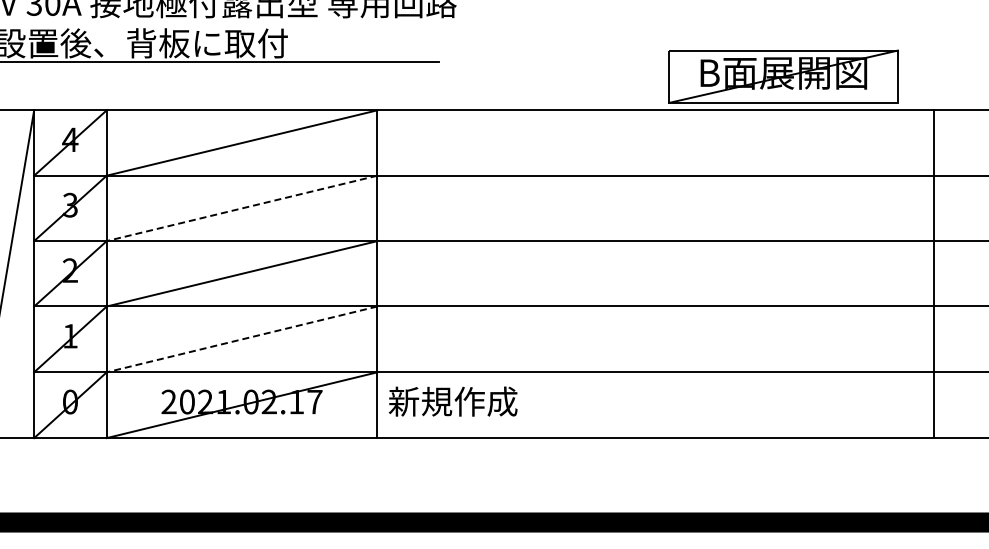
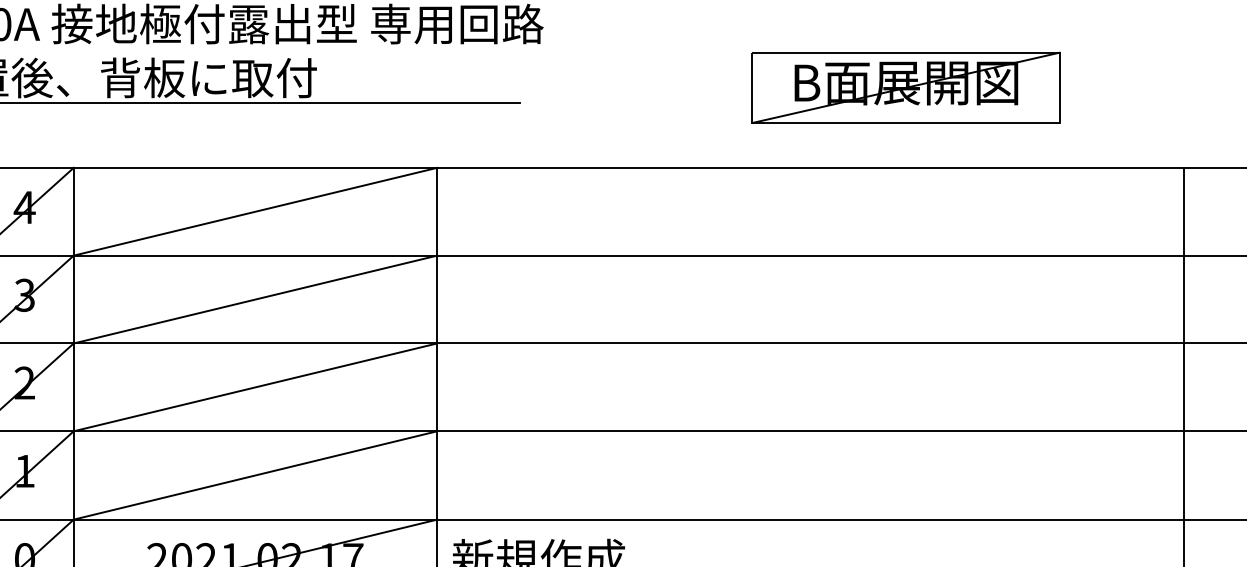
part: (783, 76) -> (905, 87), moved
line: (241, 208) -> (254, 299), dashed -> solid
line: (241, 339) -> (254, 475), dashed -> solid

